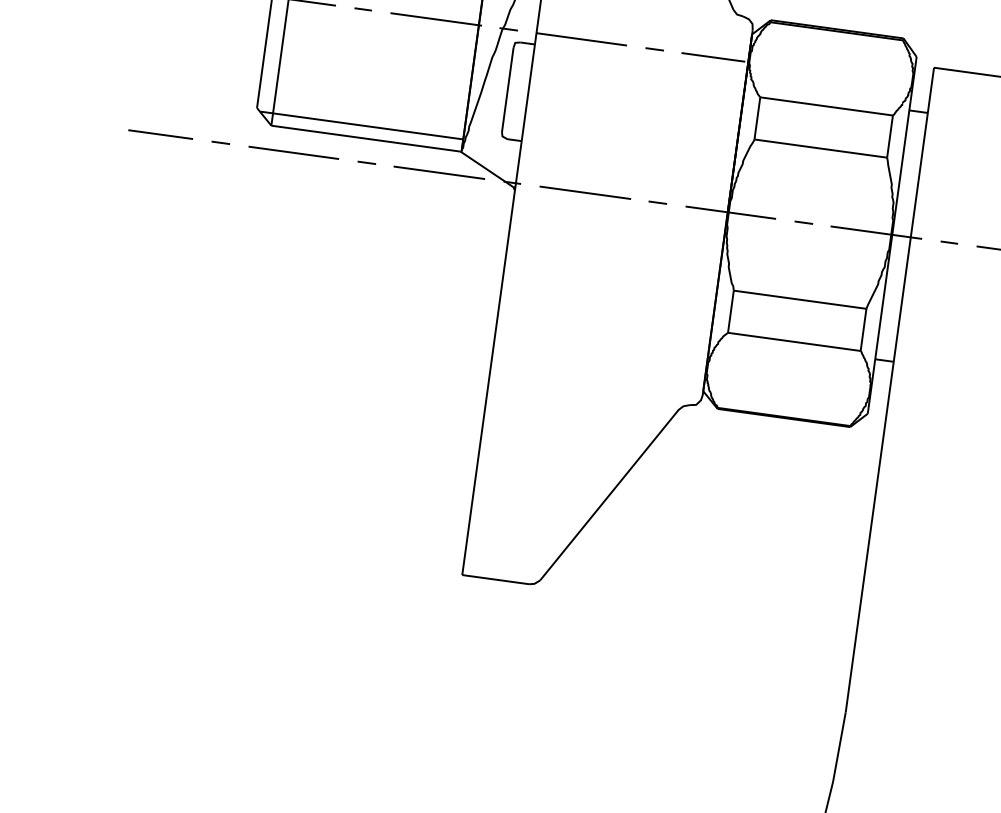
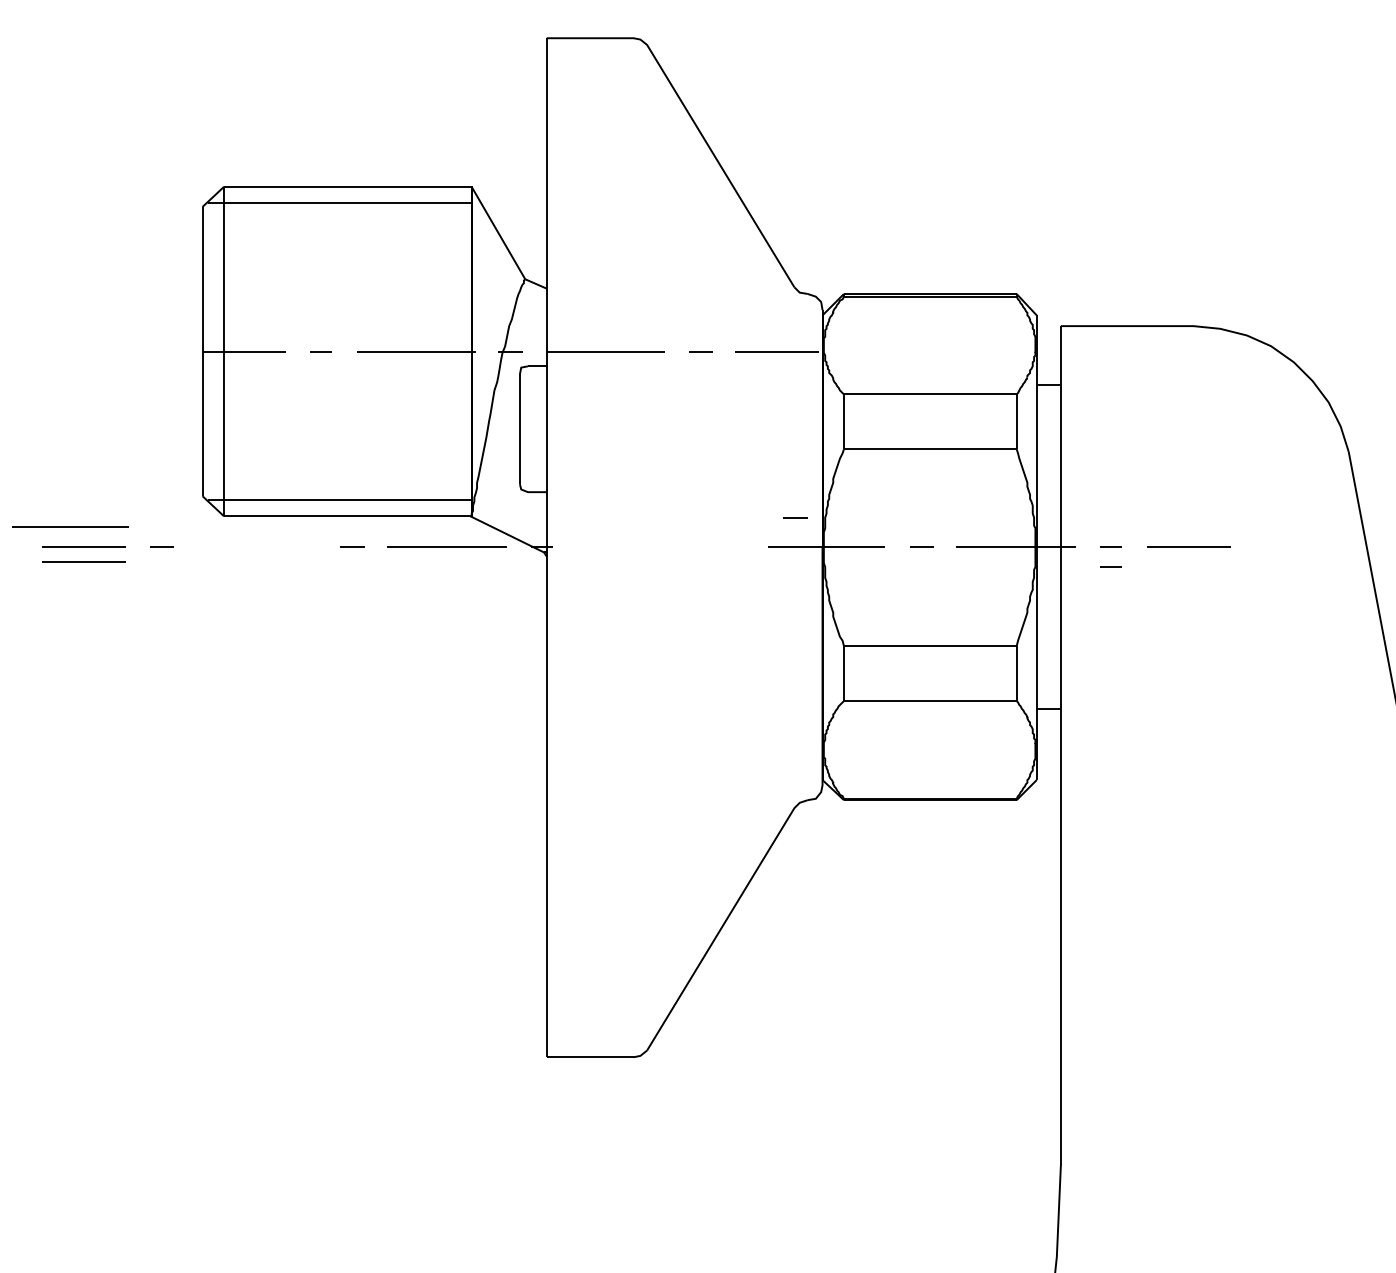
line: (158, 145) -> (83, 561), added
line: (293, 152) -> (70, 526), moved
line: (584, 192) -> (636, 546), removed
line: (657, 202) -> (795, 517), moved
line: (946, 257) -> (1110, 566), added

